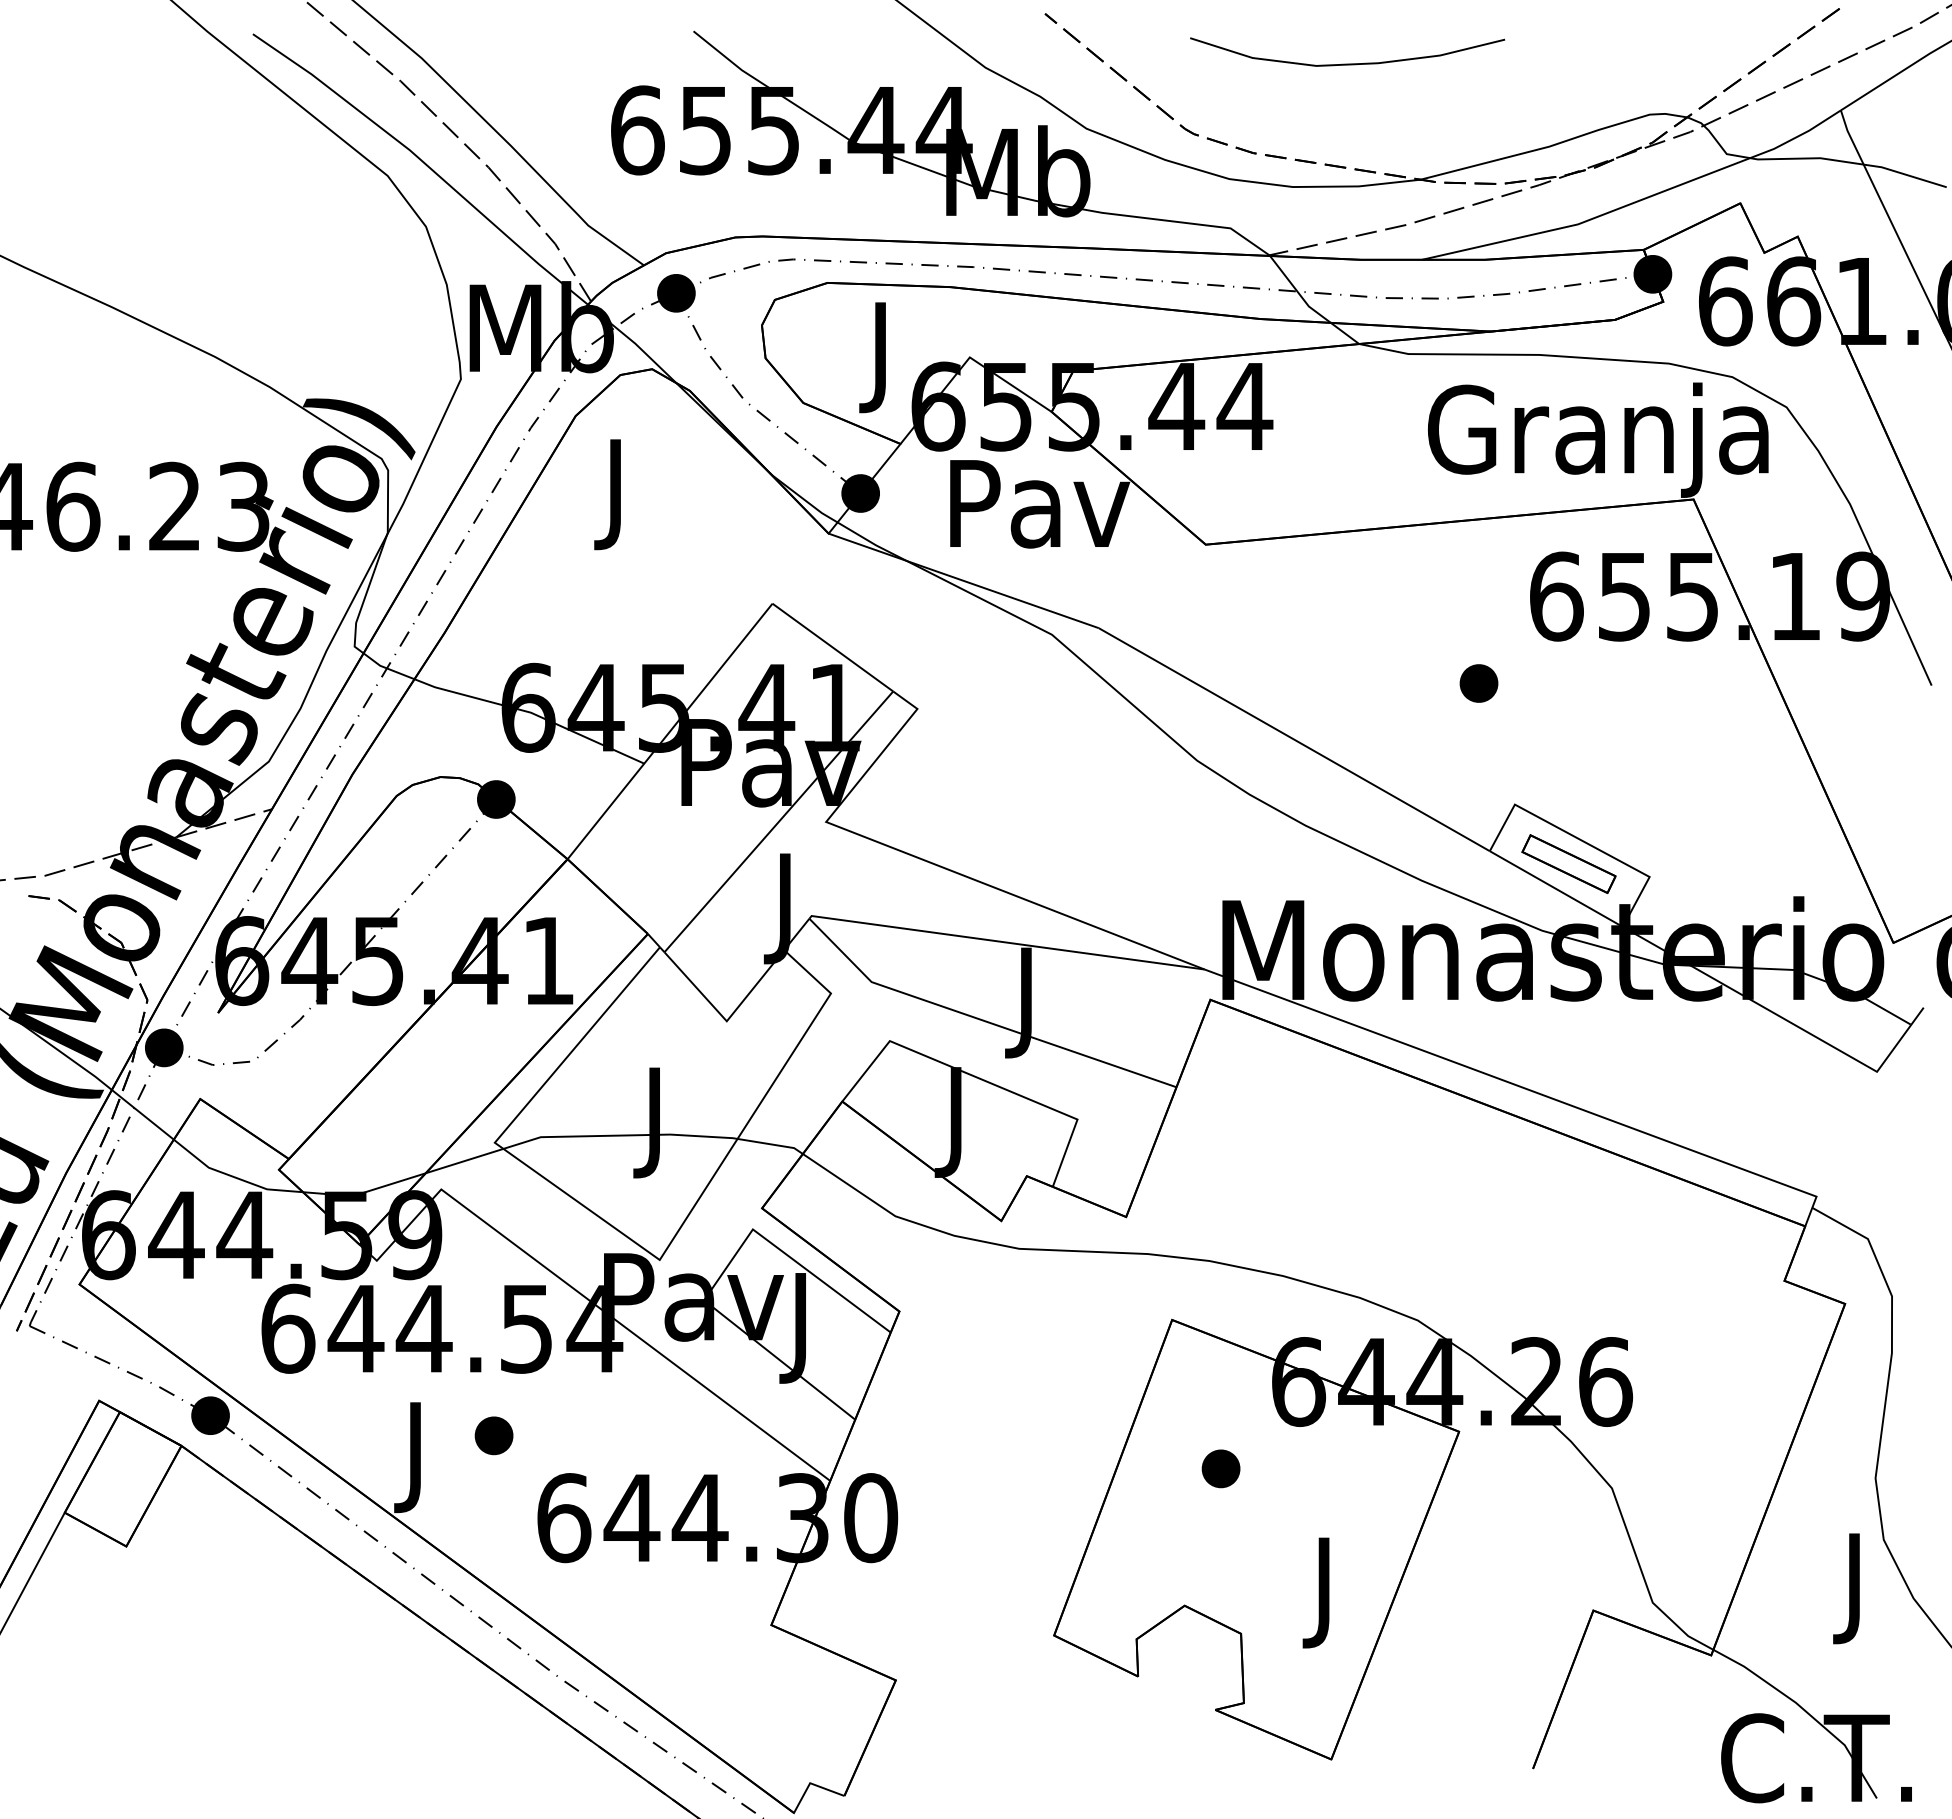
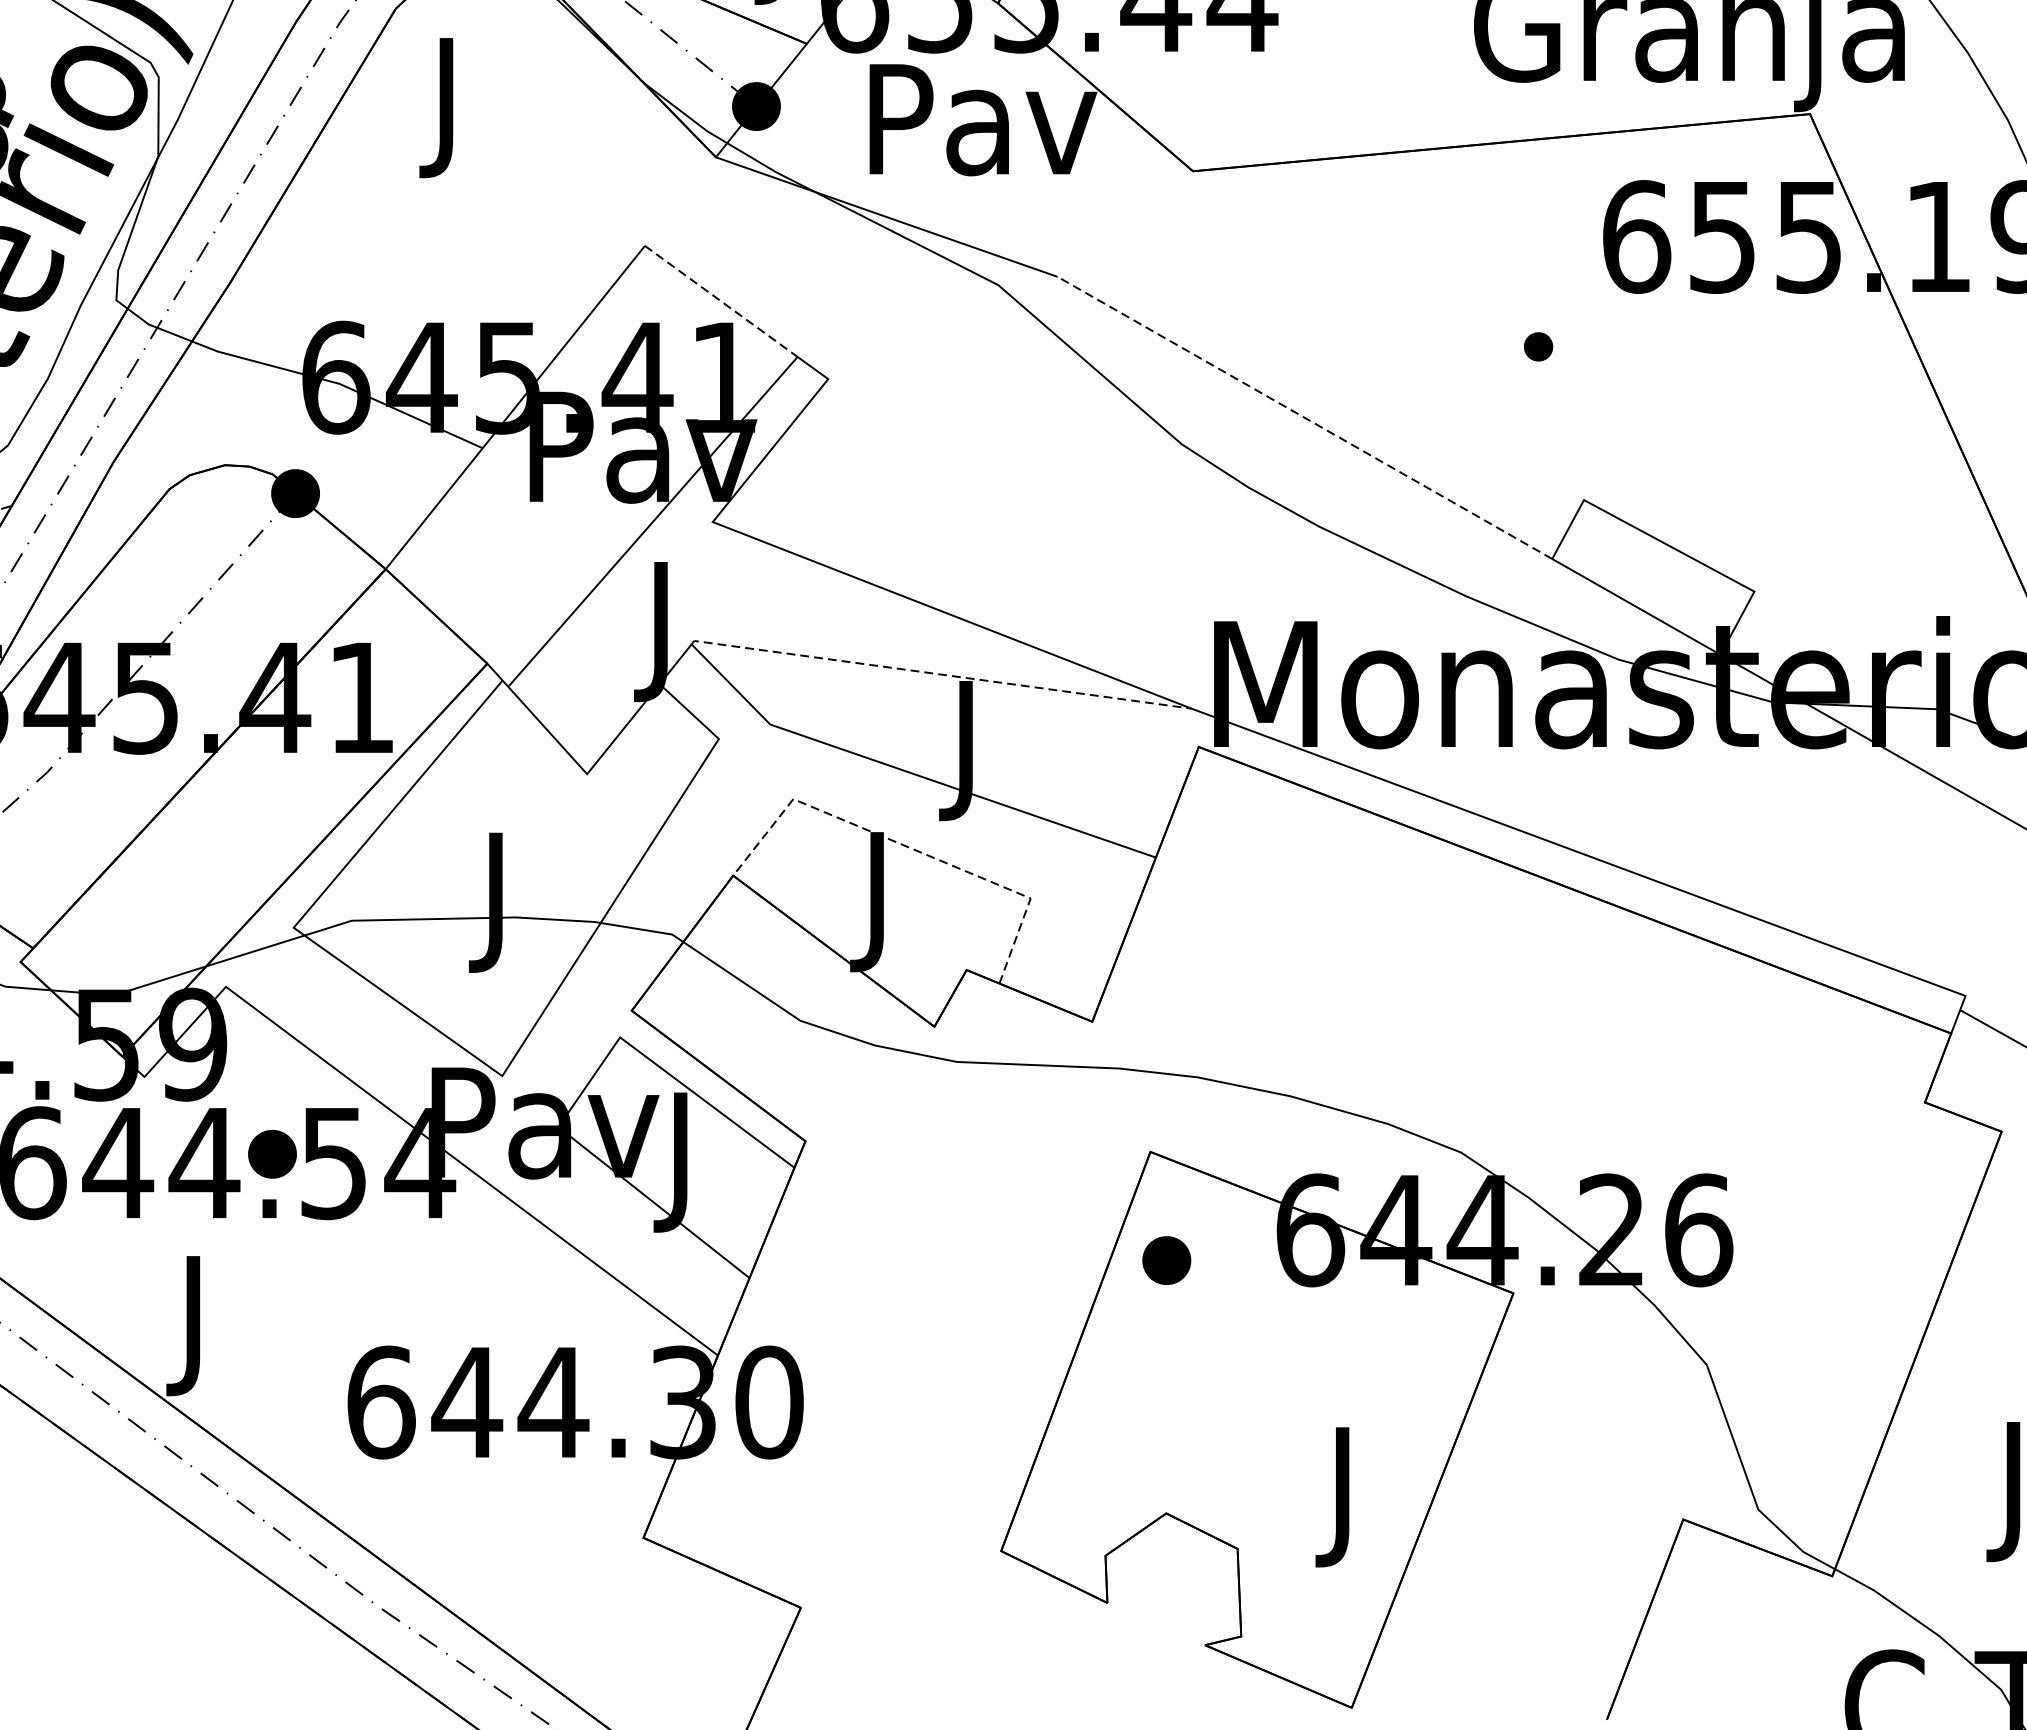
line: (832, 647) -> (720, 301), solid -> dashed
part: (1478, 683) -> (1537, 346), size x0.6
line: (1293, 739) -> (1303, 417), solid -> dashed
part: (1568, 863) -> (1651, 574), removed
line: (1005, 942) -> (939, 674), solid -> dashed
line: (980, 1079) -> (908, 847), solid -> dashed
part: (493, 1435) -> (271, 1153), moved
part: (1220, 1468) -> (1166, 1260), moved

